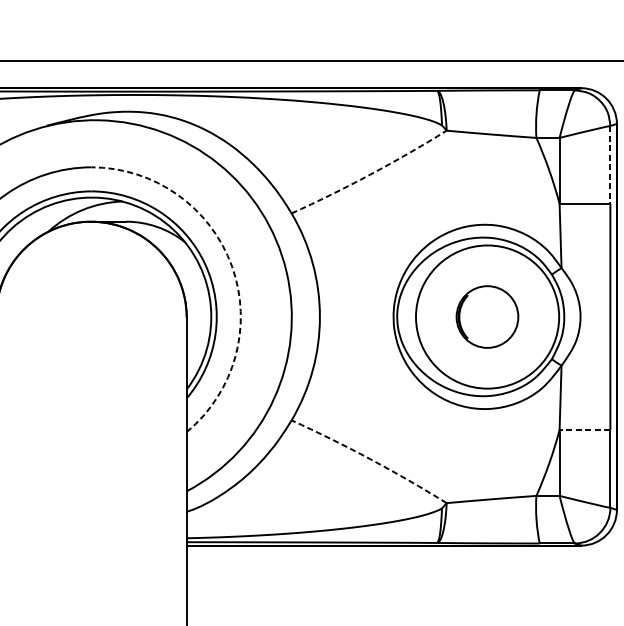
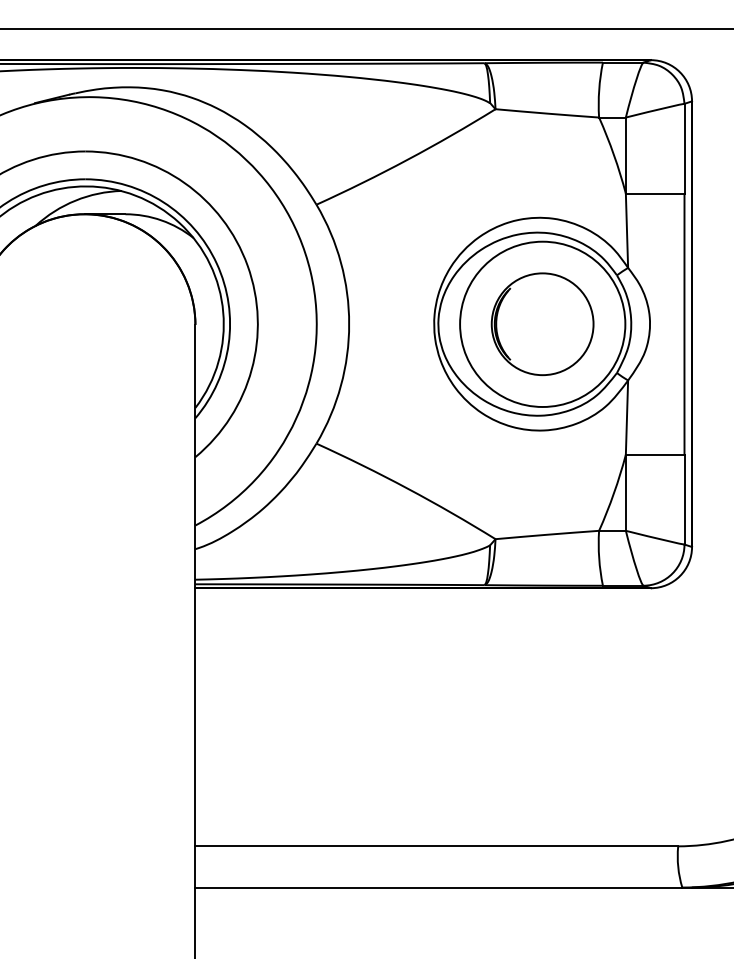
line: (610, 164) -> (684, 148), dashed -> solid
arc: (370, 174) -> (407, 159), dashed -> solid
arc: (231, 266) -> (247, 265), dashed -> solid
part: (487, 317) -> (542, 324), size x1.43
line: (584, 429) -> (654, 454), dashed -> solid
arc: (370, 459) -> (407, 488), dashed -> solid

